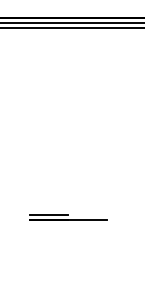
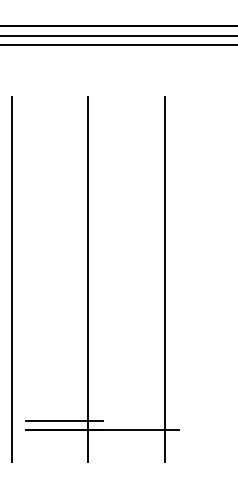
line: (23, 144) -> (12, 278), added
line: (61, 144) -> (88, 278), added
line: (99, 144) -> (164, 278), added

